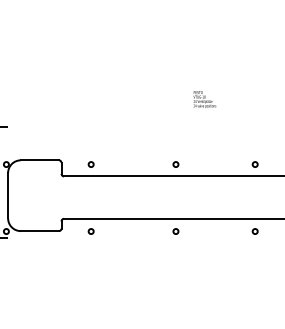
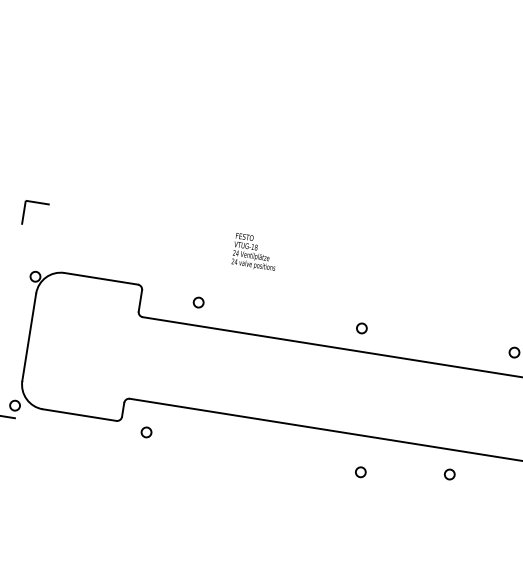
text: (204, 99) -> (254, 252), moved
circle: (90, 231) -> (145, 432), moved
circle: (175, 231) -> (359, 472), moved
circle: (254, 231) -> (448, 474), moved

